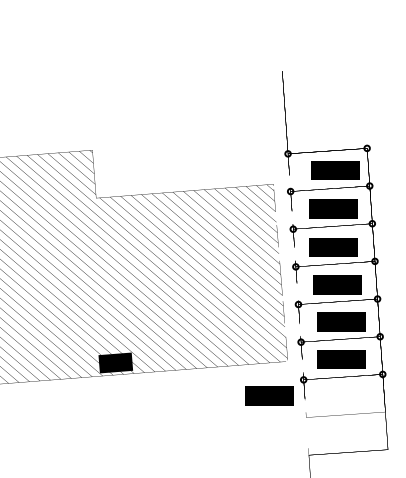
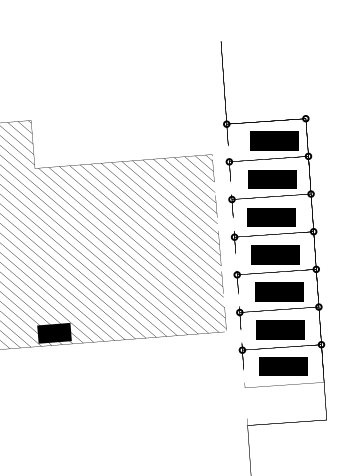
text: (269, 395) -> (283, 365), moved

